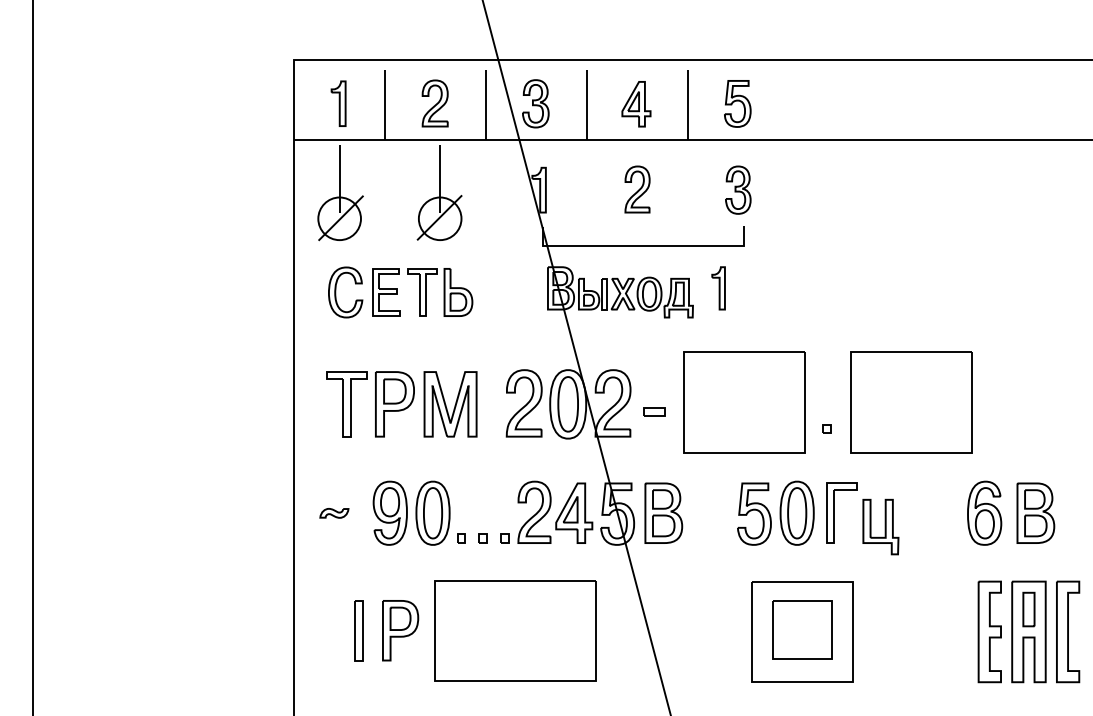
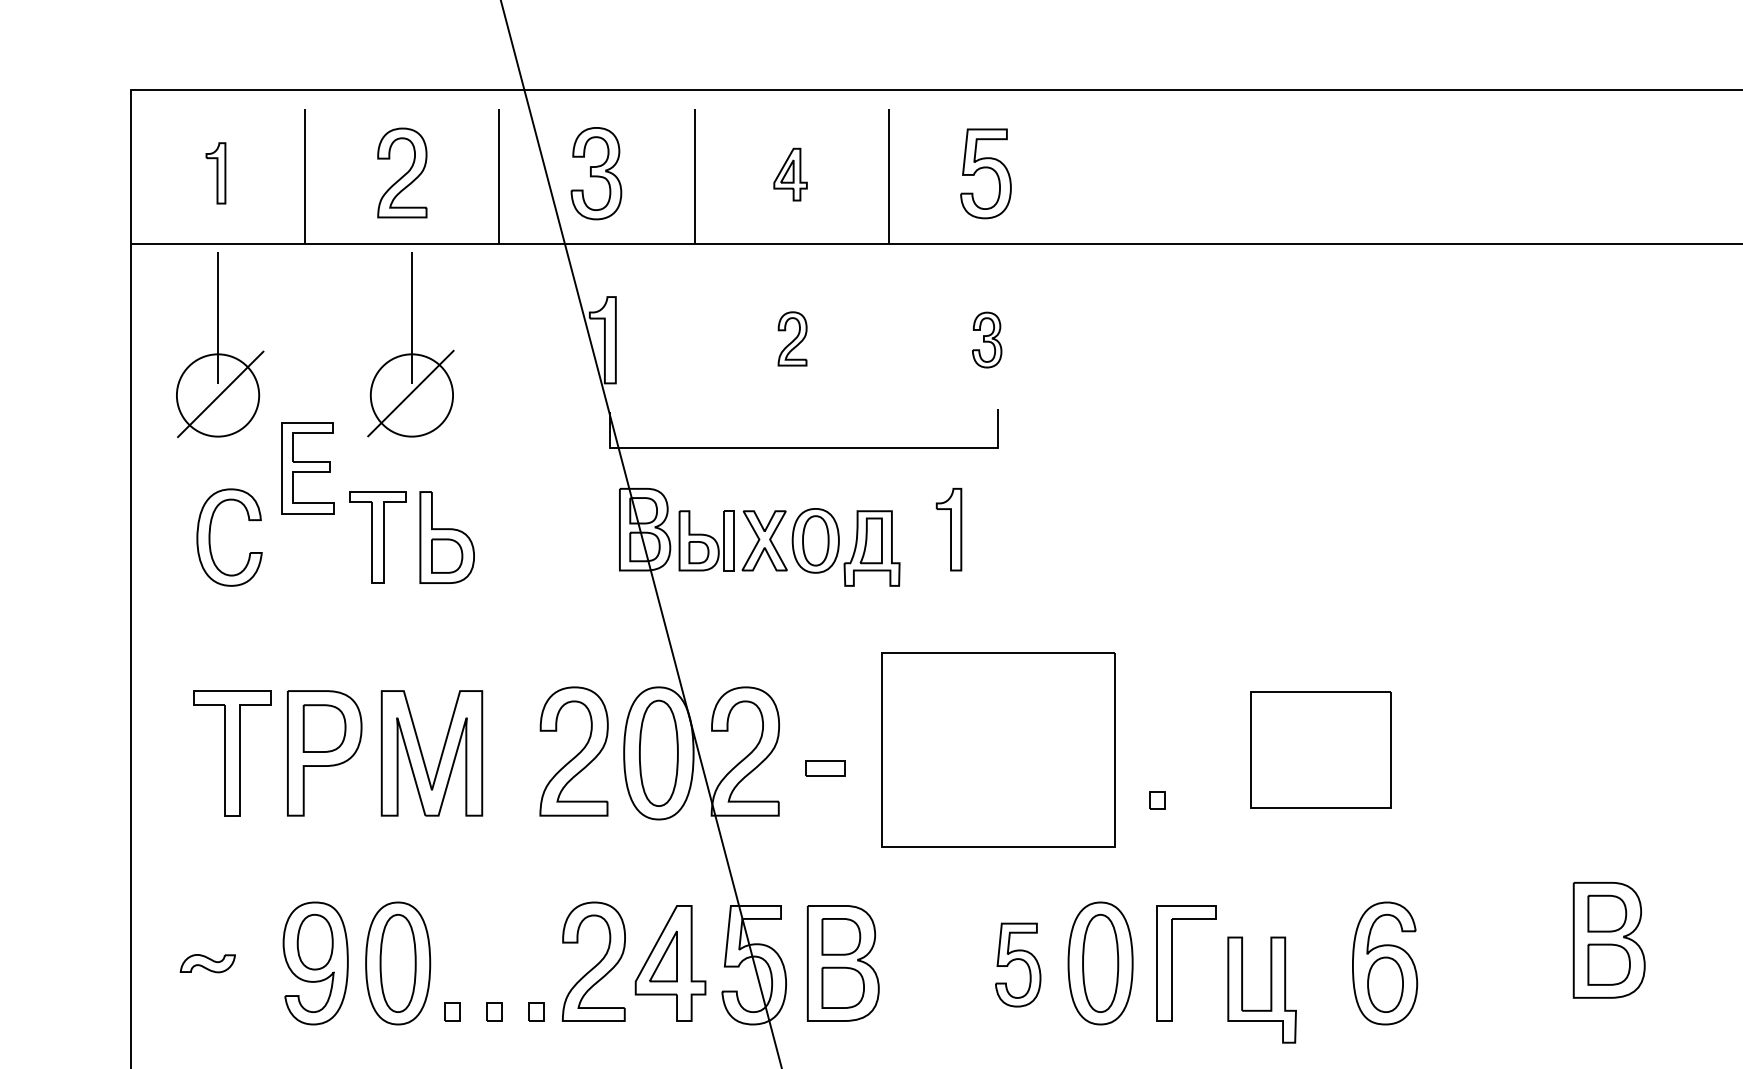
part: (338, 103) -> (215, 173), size x0.7
part: (636, 104) -> (790, 174), size x0.6
part: (637, 189) -> (792, 338), size x0.6
part: (738, 189) -> (987, 338), size x0.6
part: (386, 292) -> (308, 468), moved
part: (911, 402) -> (1321, 749), size x0.6
part: (984, 512) -> (1384, 961), moved
part: (1035, 512) -> (1608, 938), moved
part: (754, 513) -> (1018, 963), size x0.7

